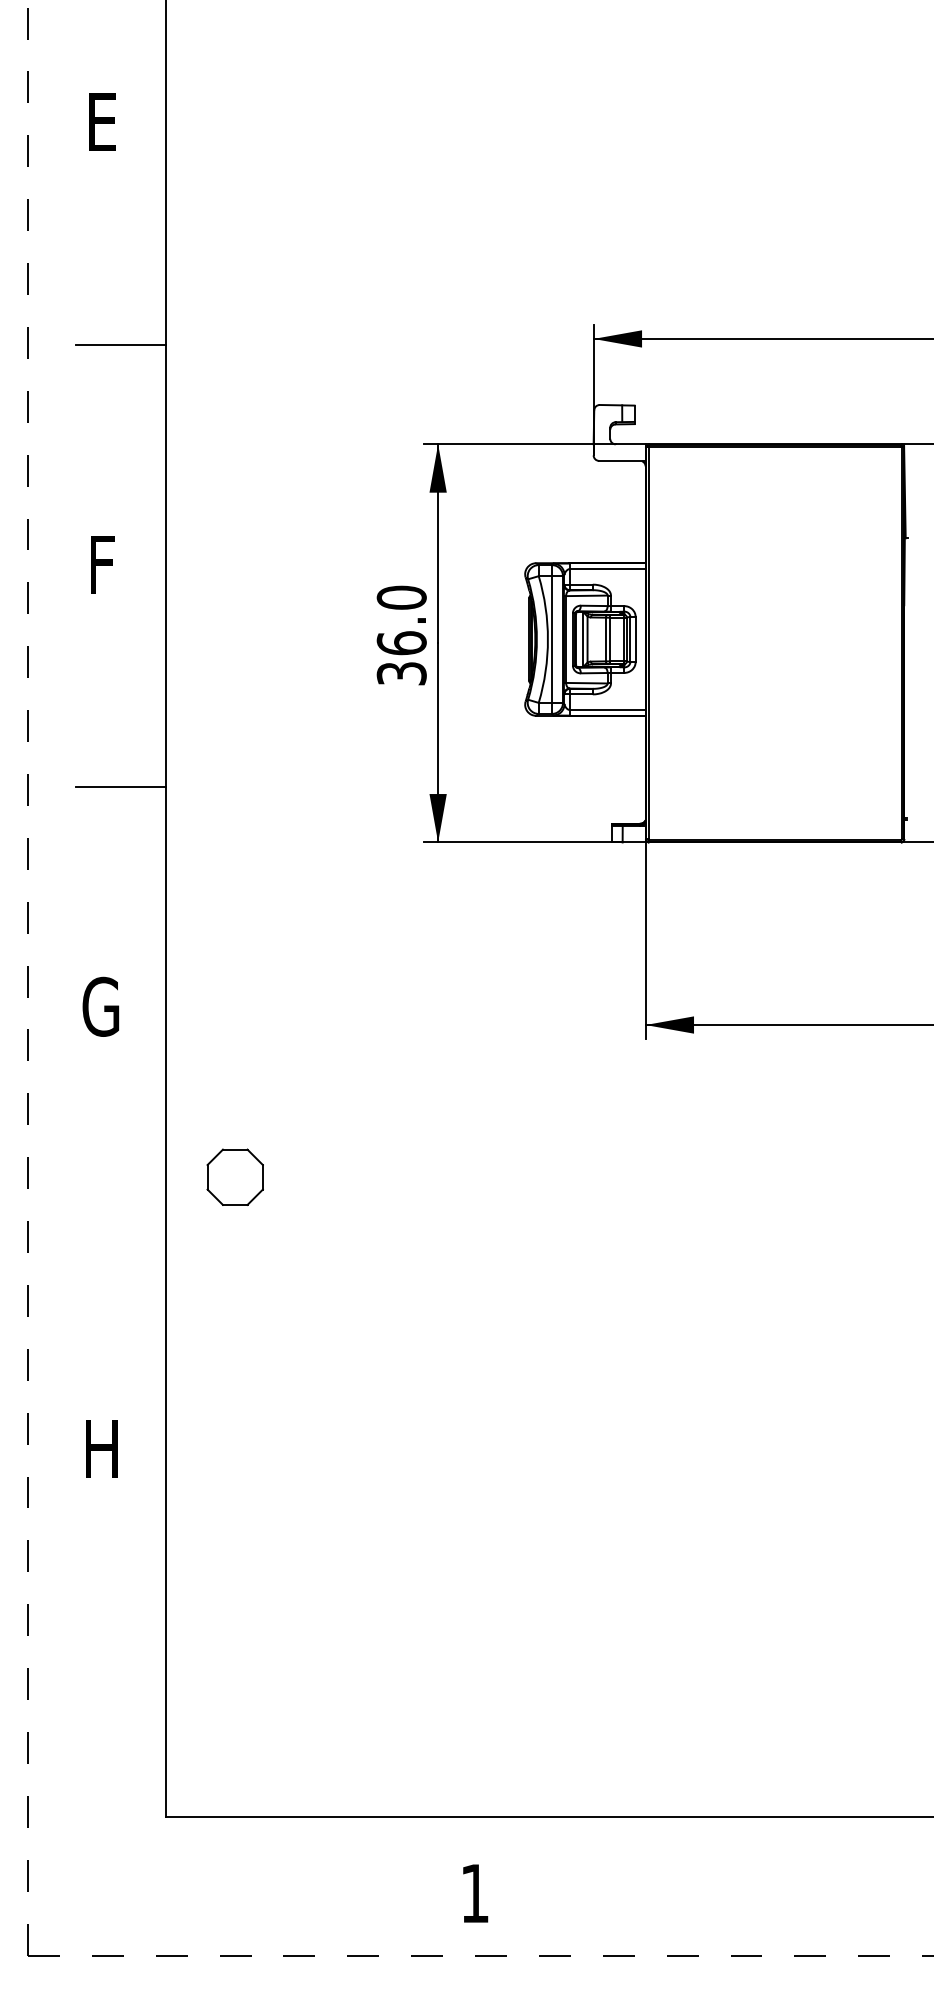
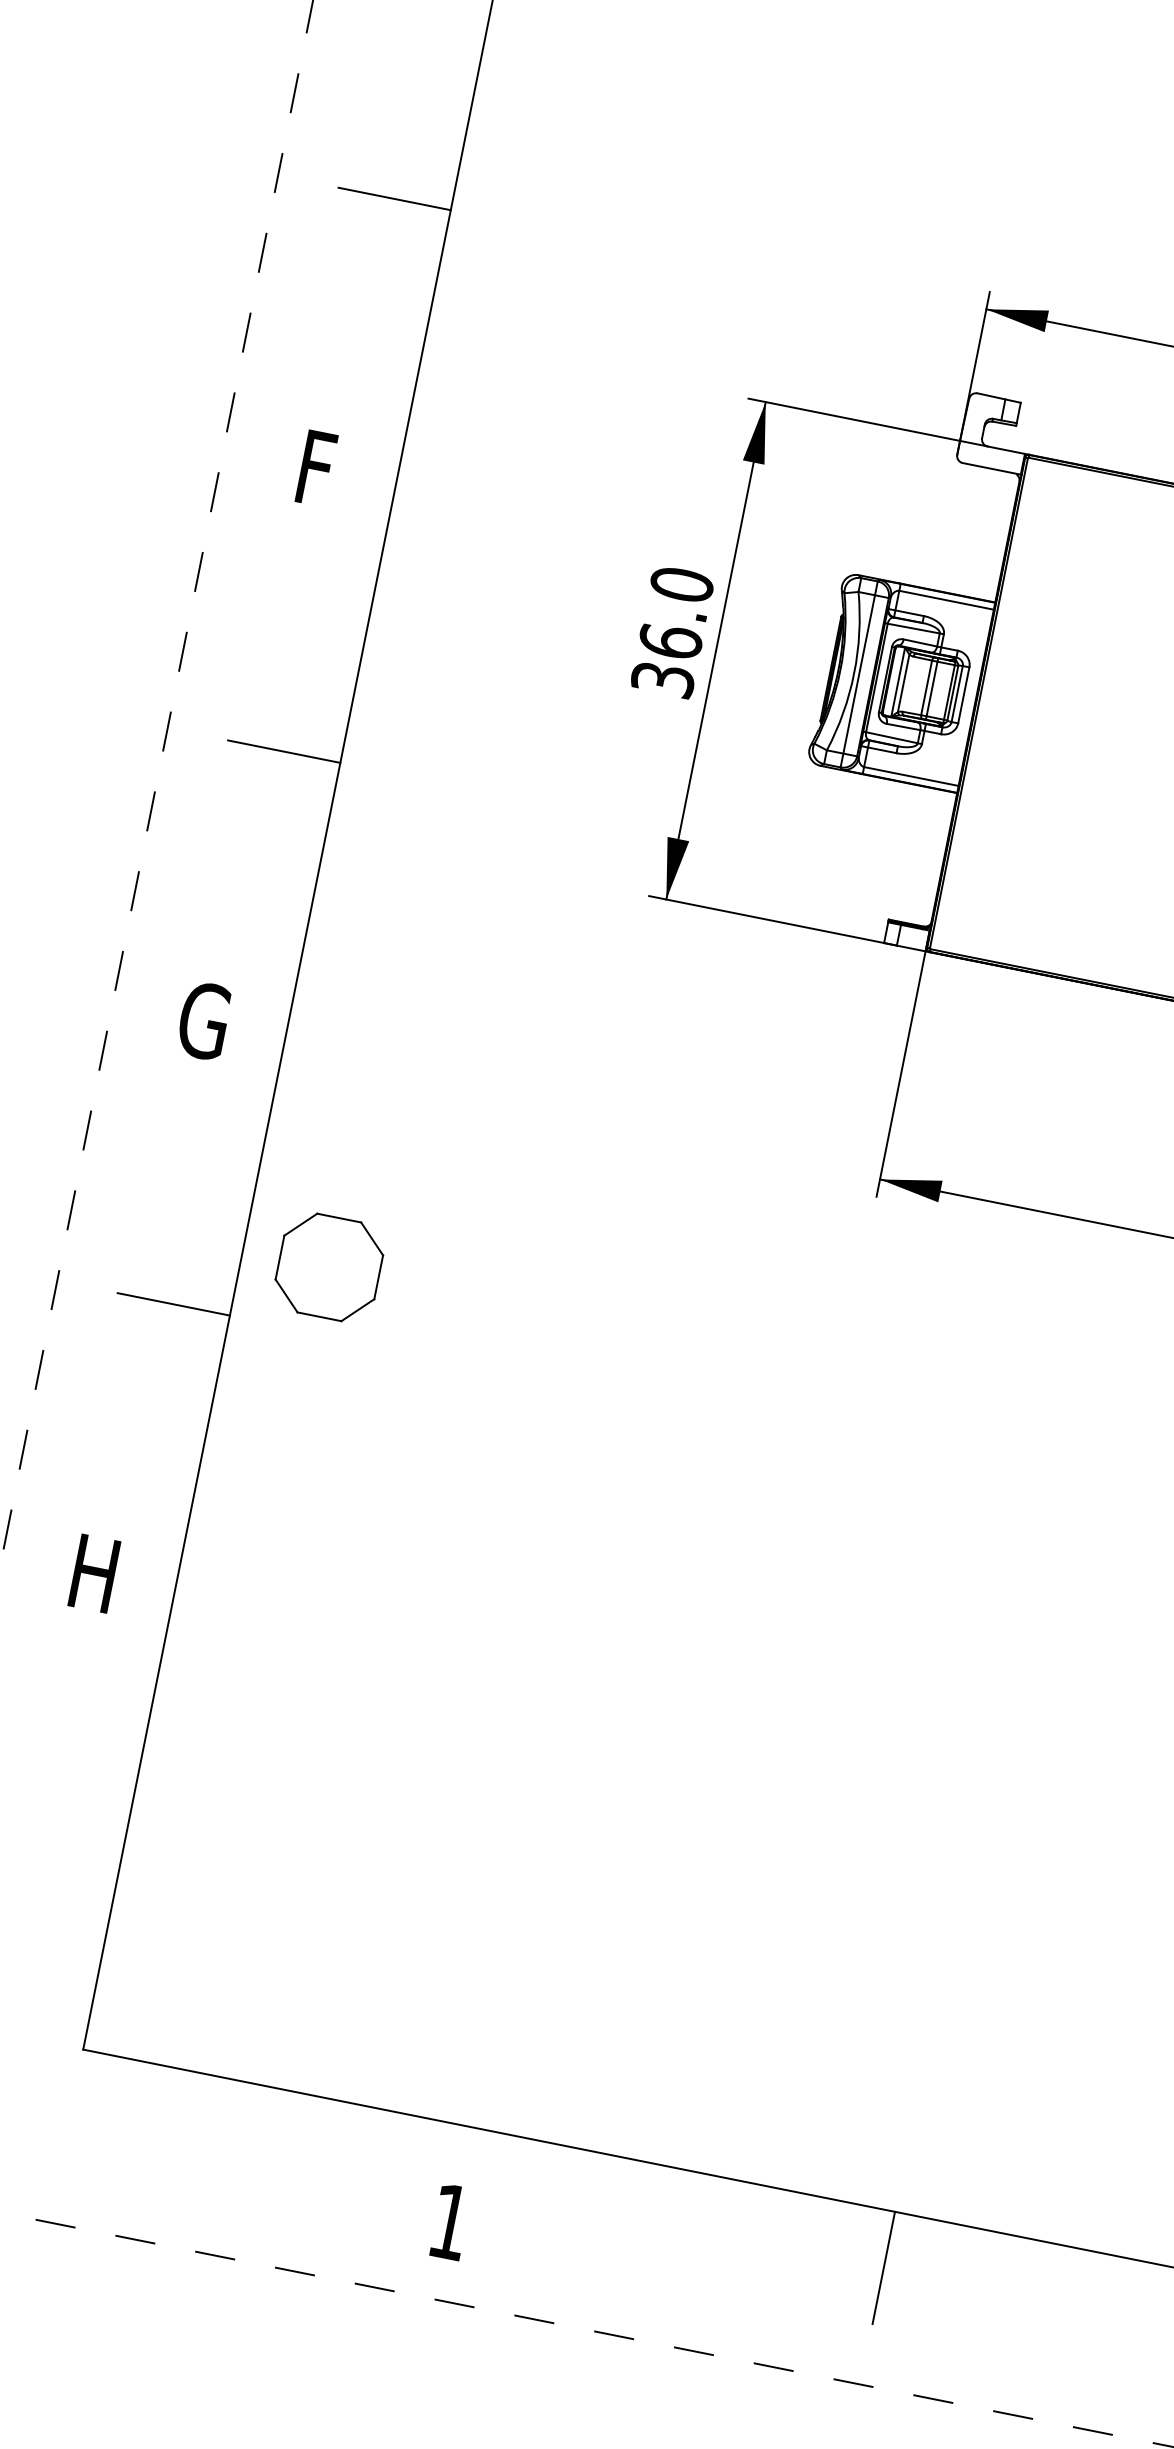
part: (234, 1176) -> (328, 1266), size x1.43
line: (121, 1229) -> (174, 1304), added
line: (815, 1862) -> (883, 2268), added

